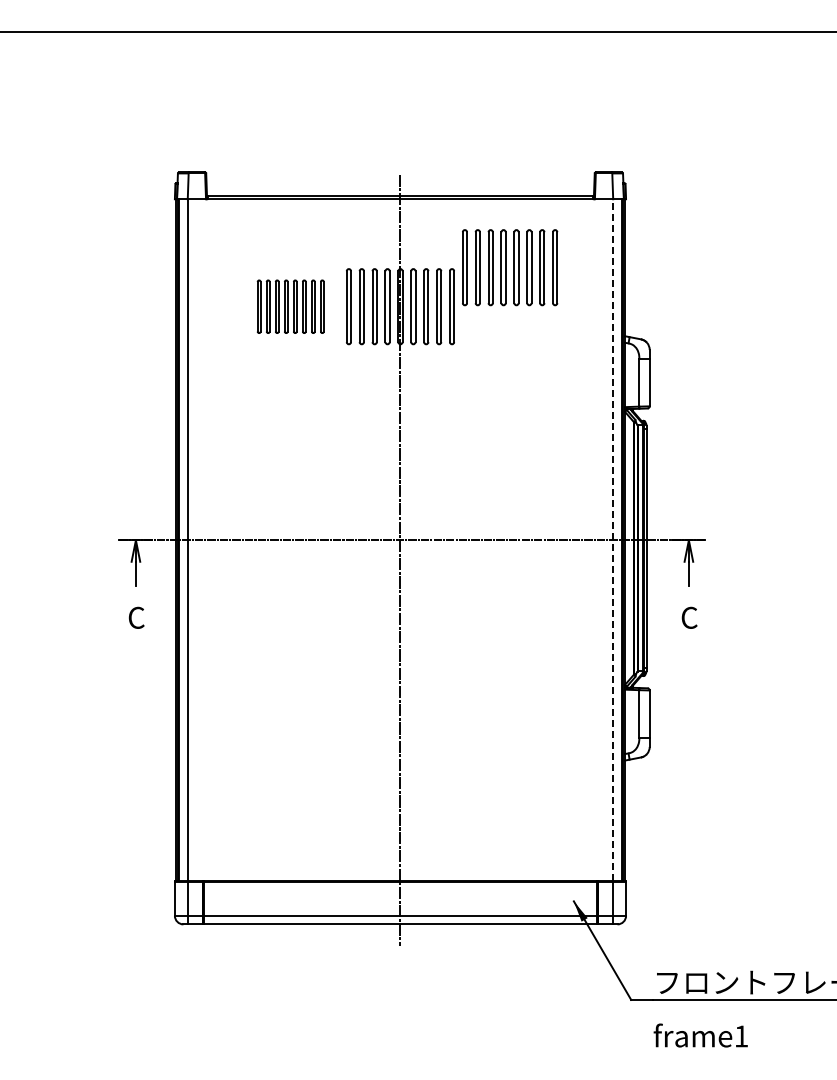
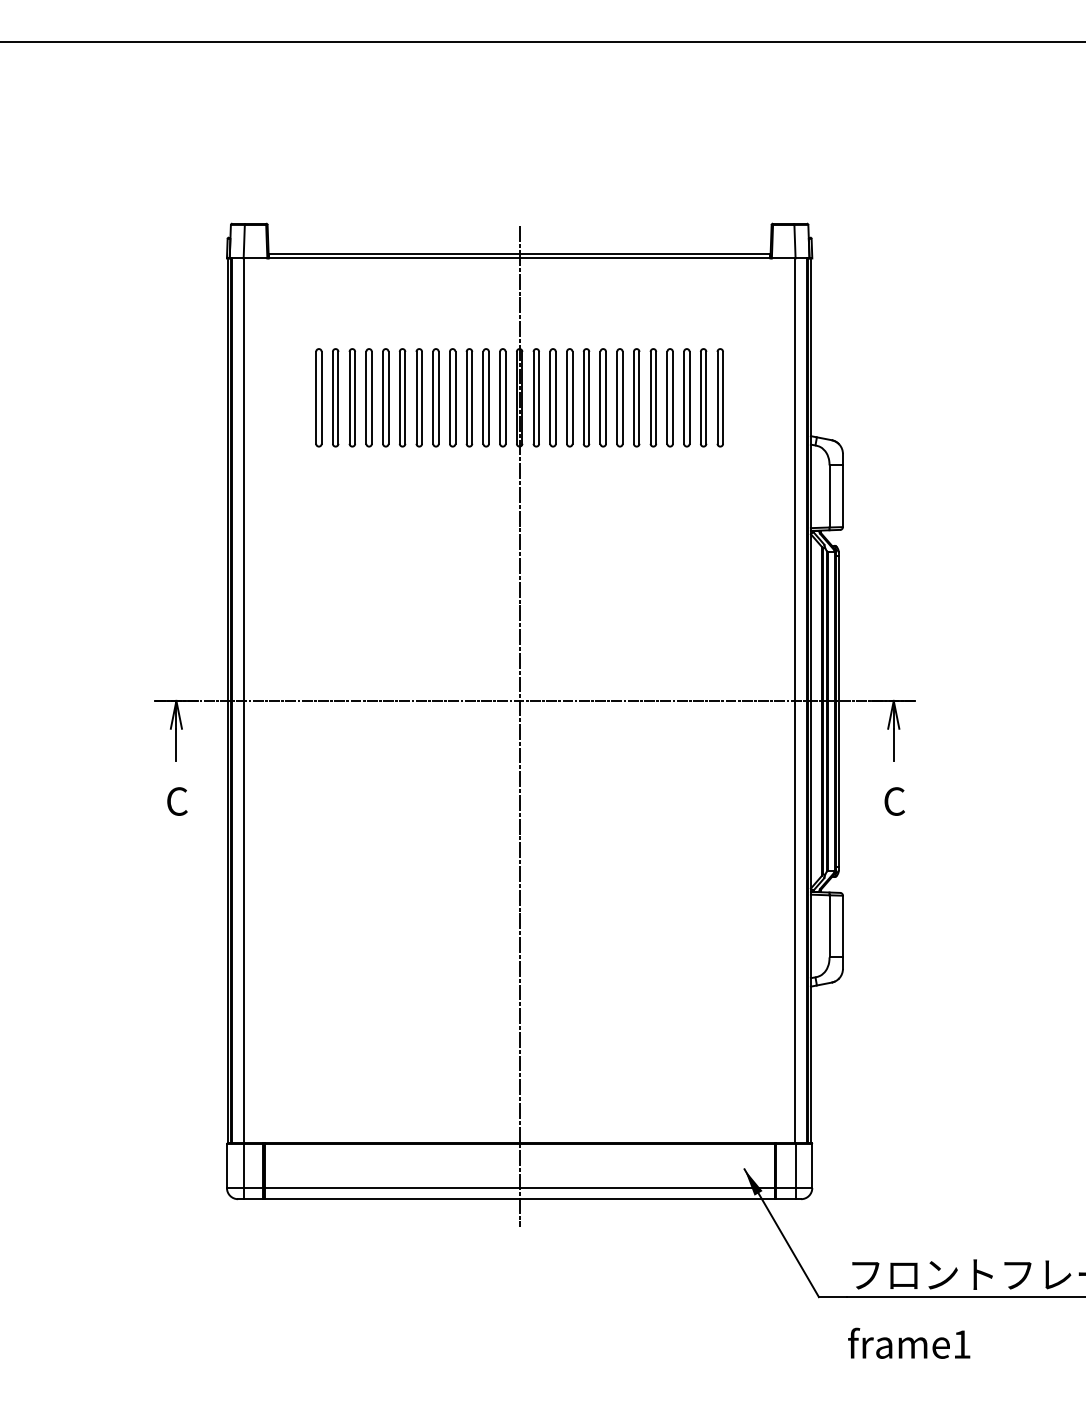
part: (510, 267) -> (662, 397), moved
part: (290, 306) -> (376, 397), size x1.43
line: (612, 539) -> (794, 699), dashed -> solid

